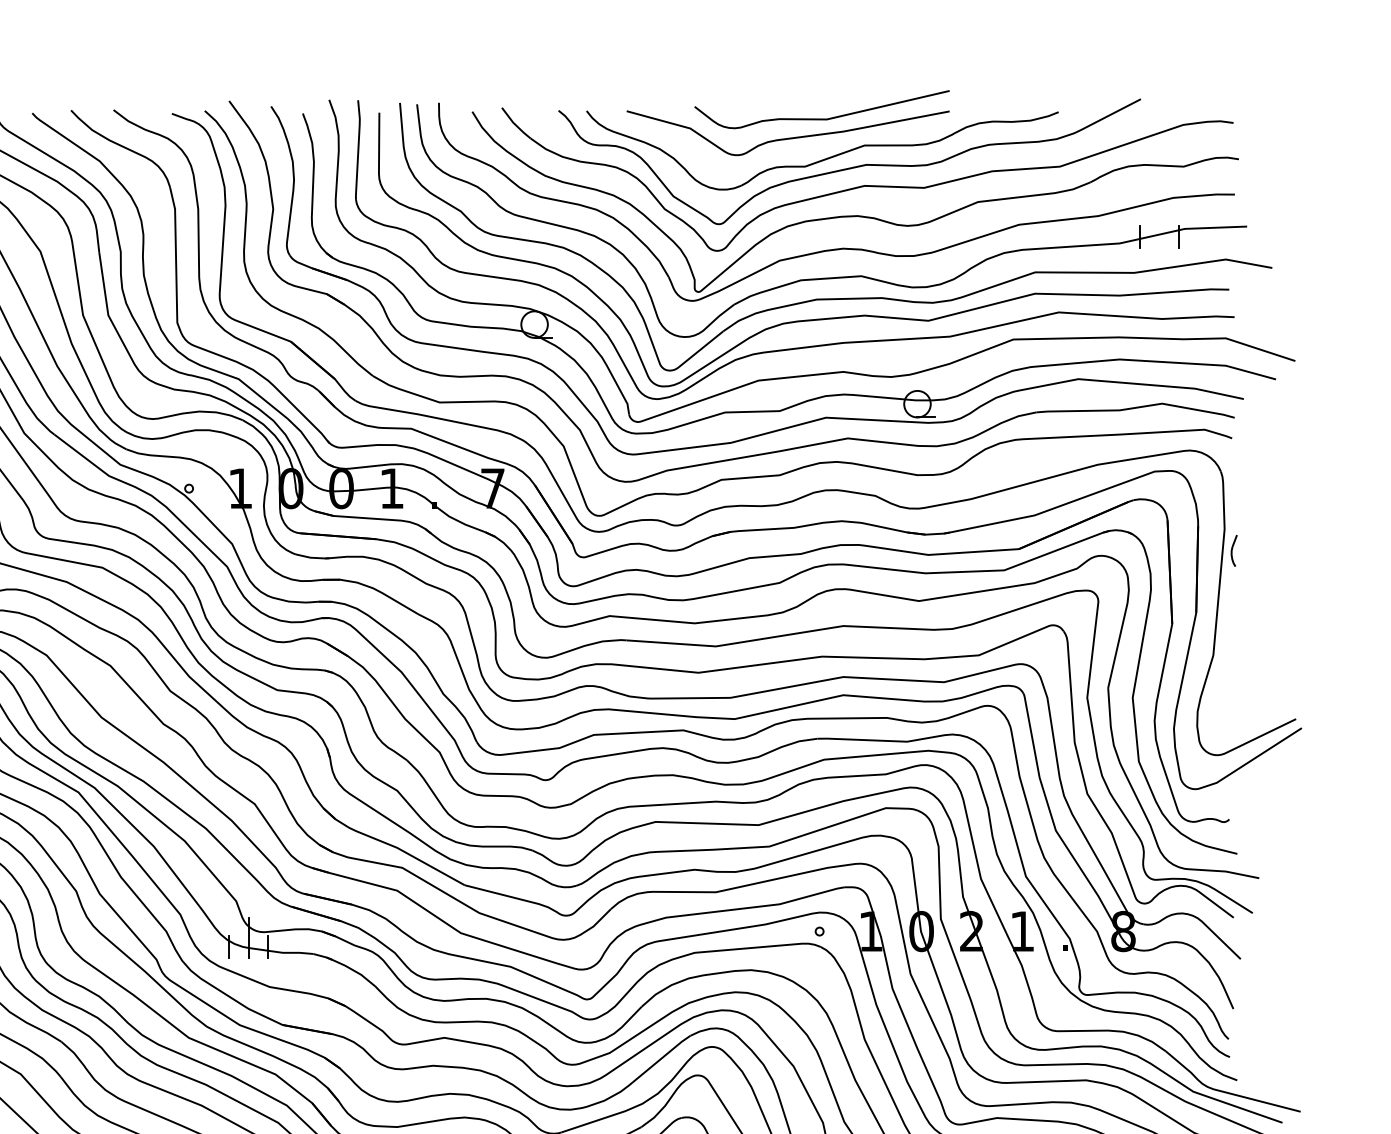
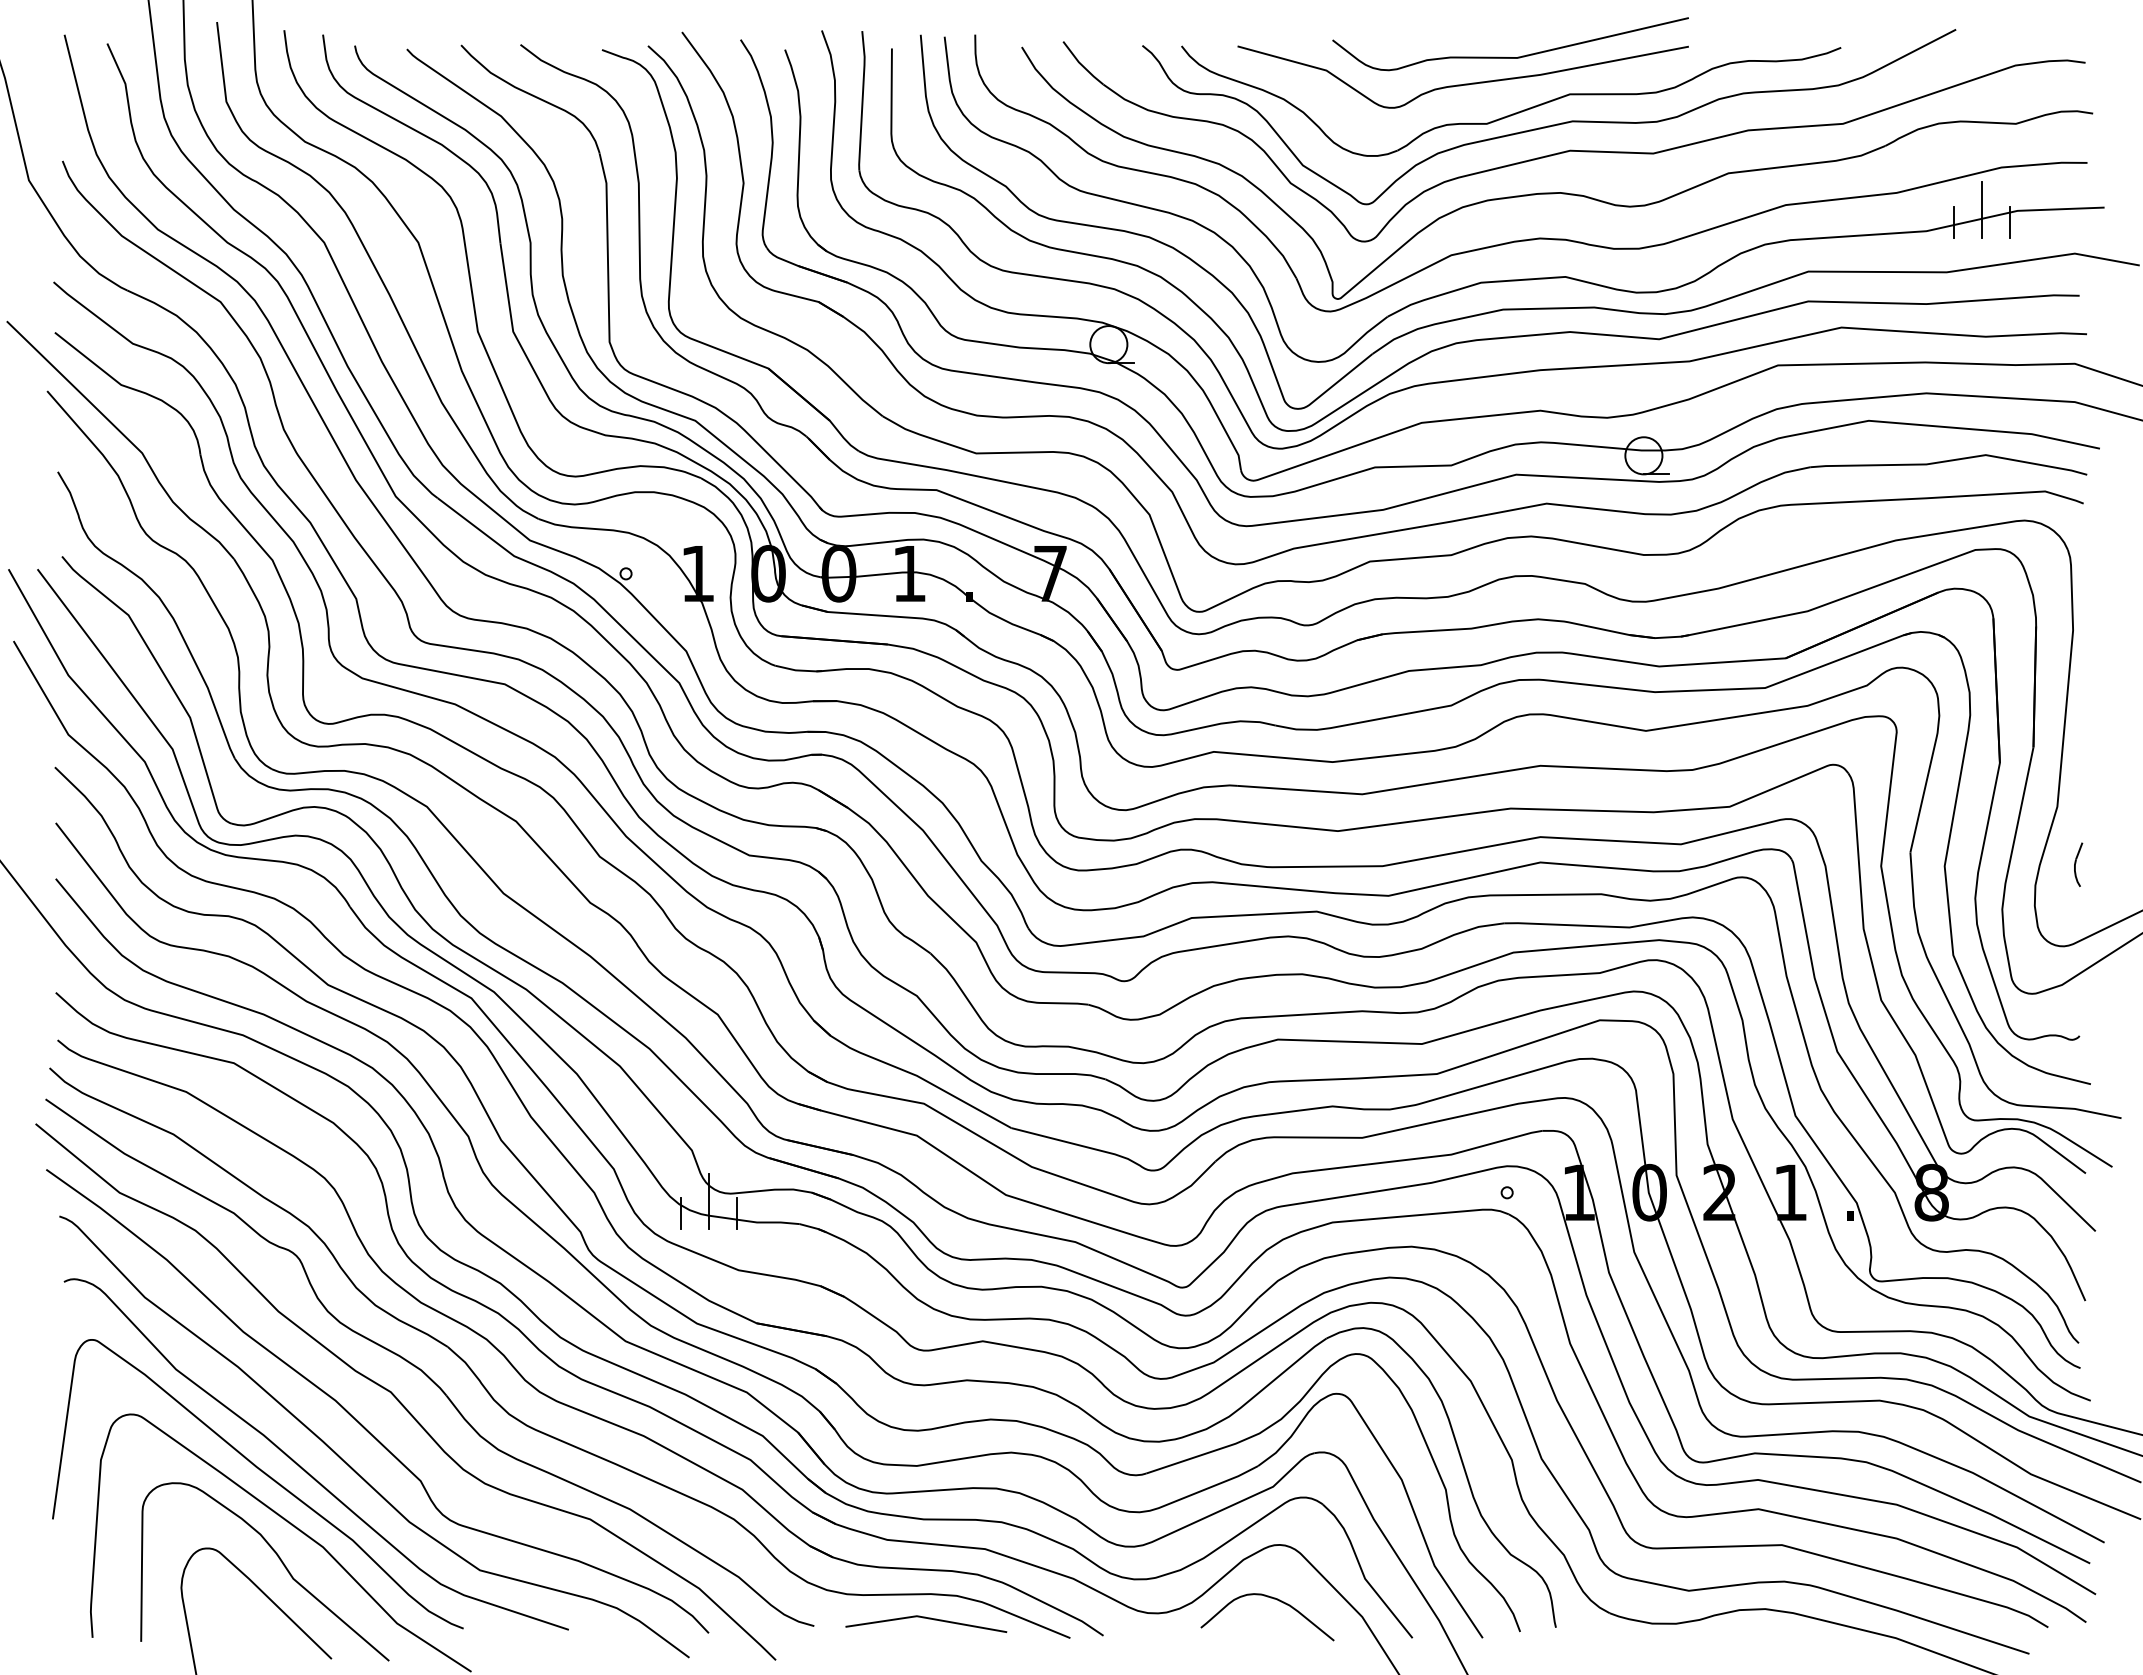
line: (1159, 227) -> (1982, 209), added
part: (1234, 550) -> (2078, 864), moved

